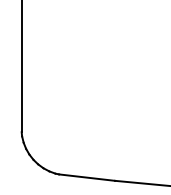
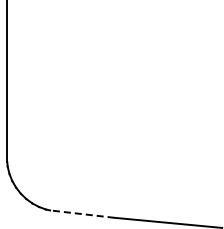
line: (86, 177) -> (81, 214), solid -> dashed

